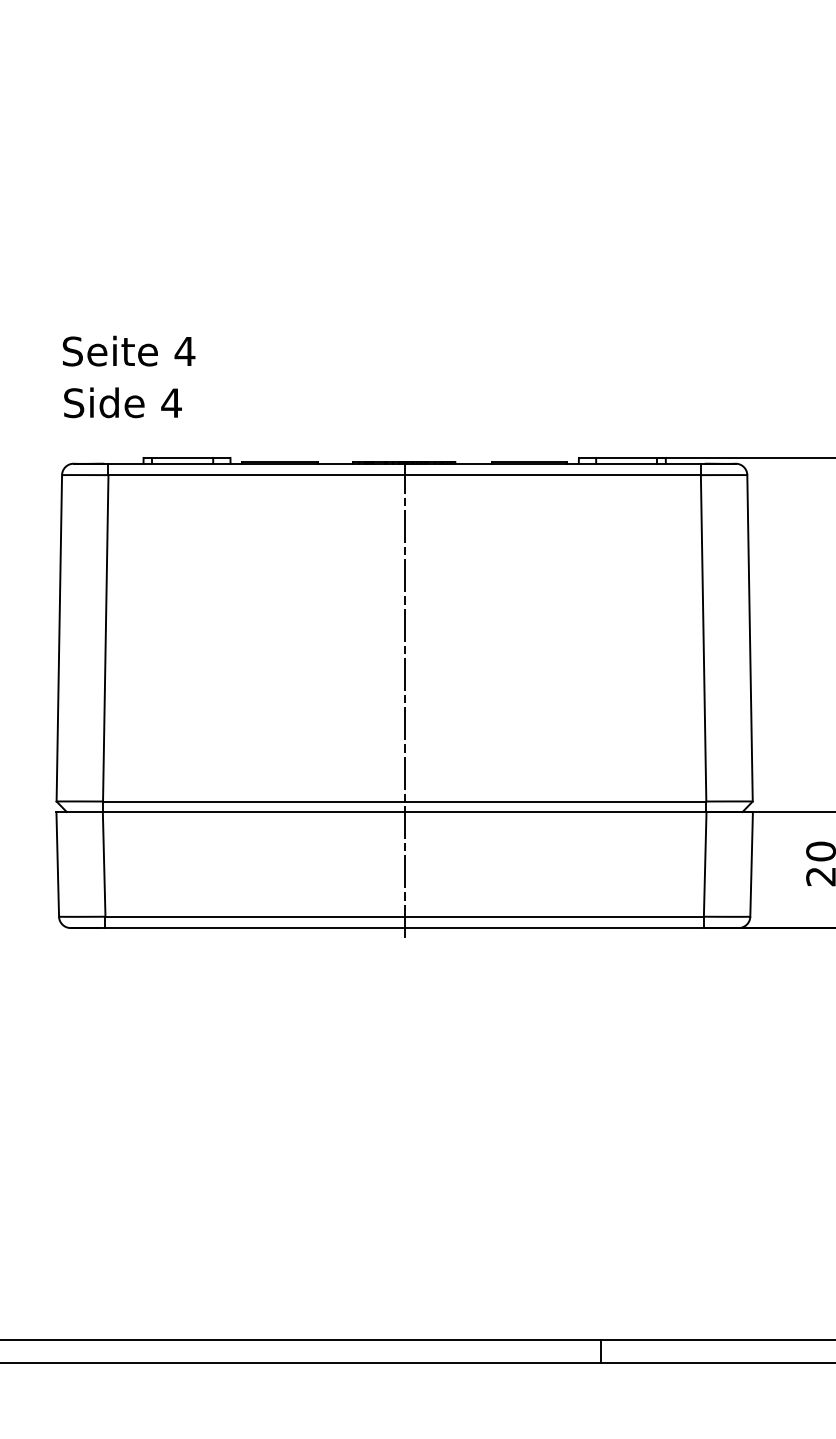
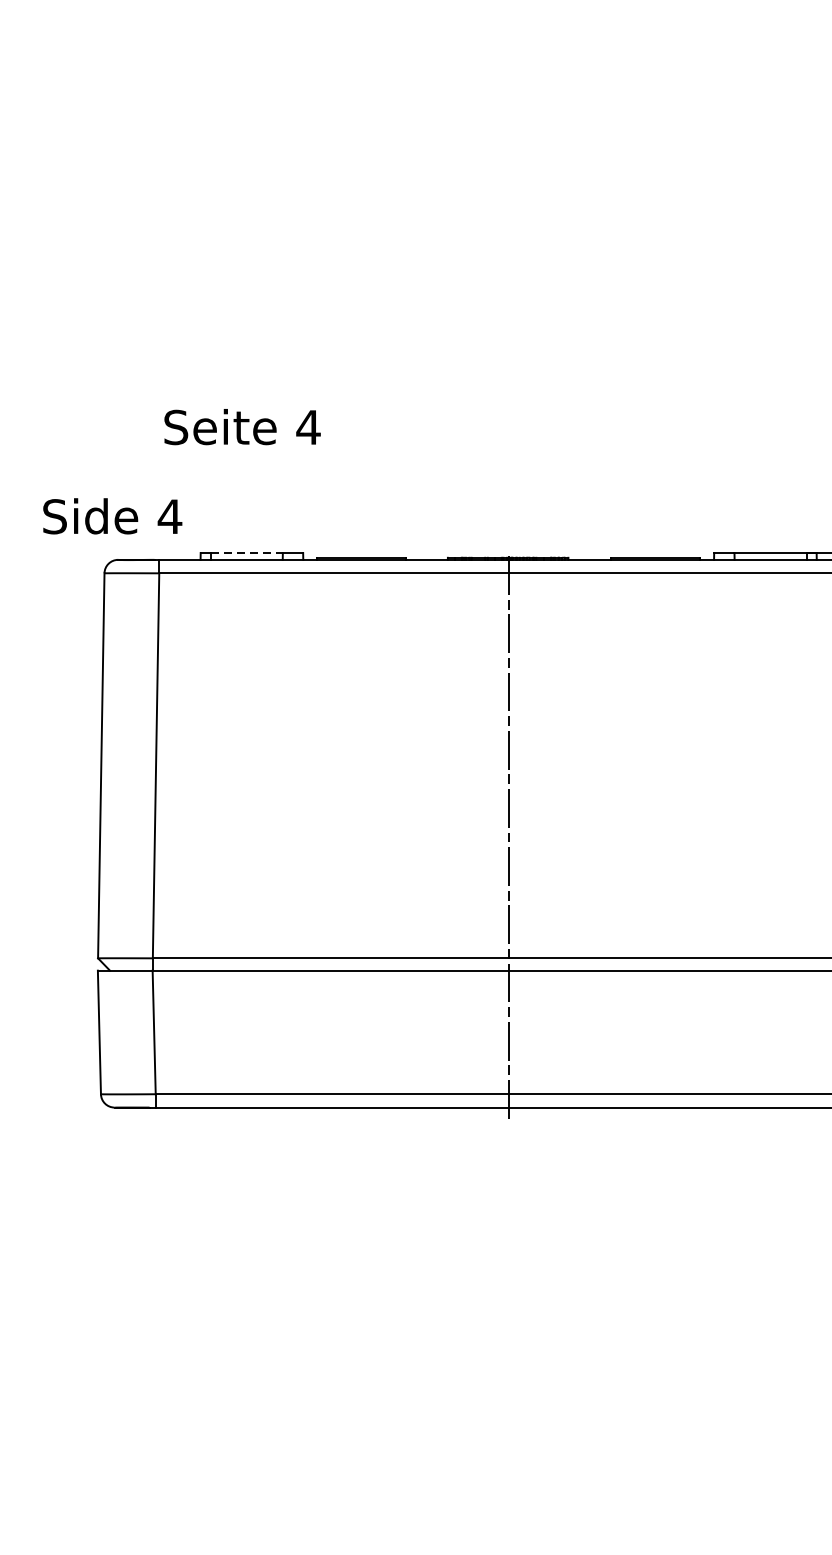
text: (128, 350) -> (241, 426), moved
text: (122, 402) -> (112, 515), moved
line: (182, 457) -> (246, 552), solid -> dashed

